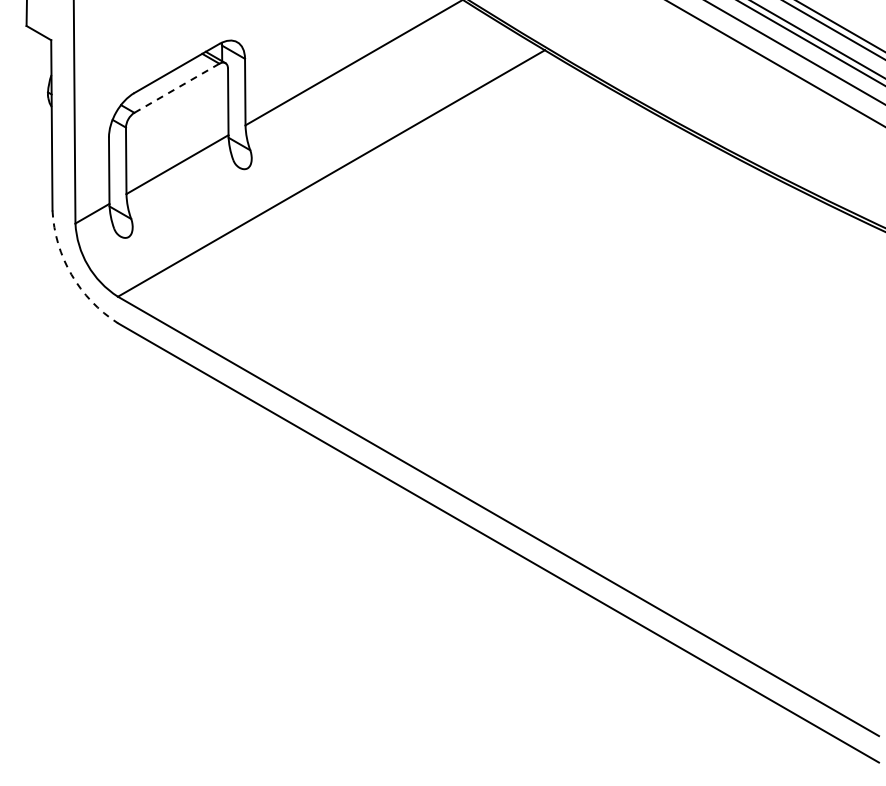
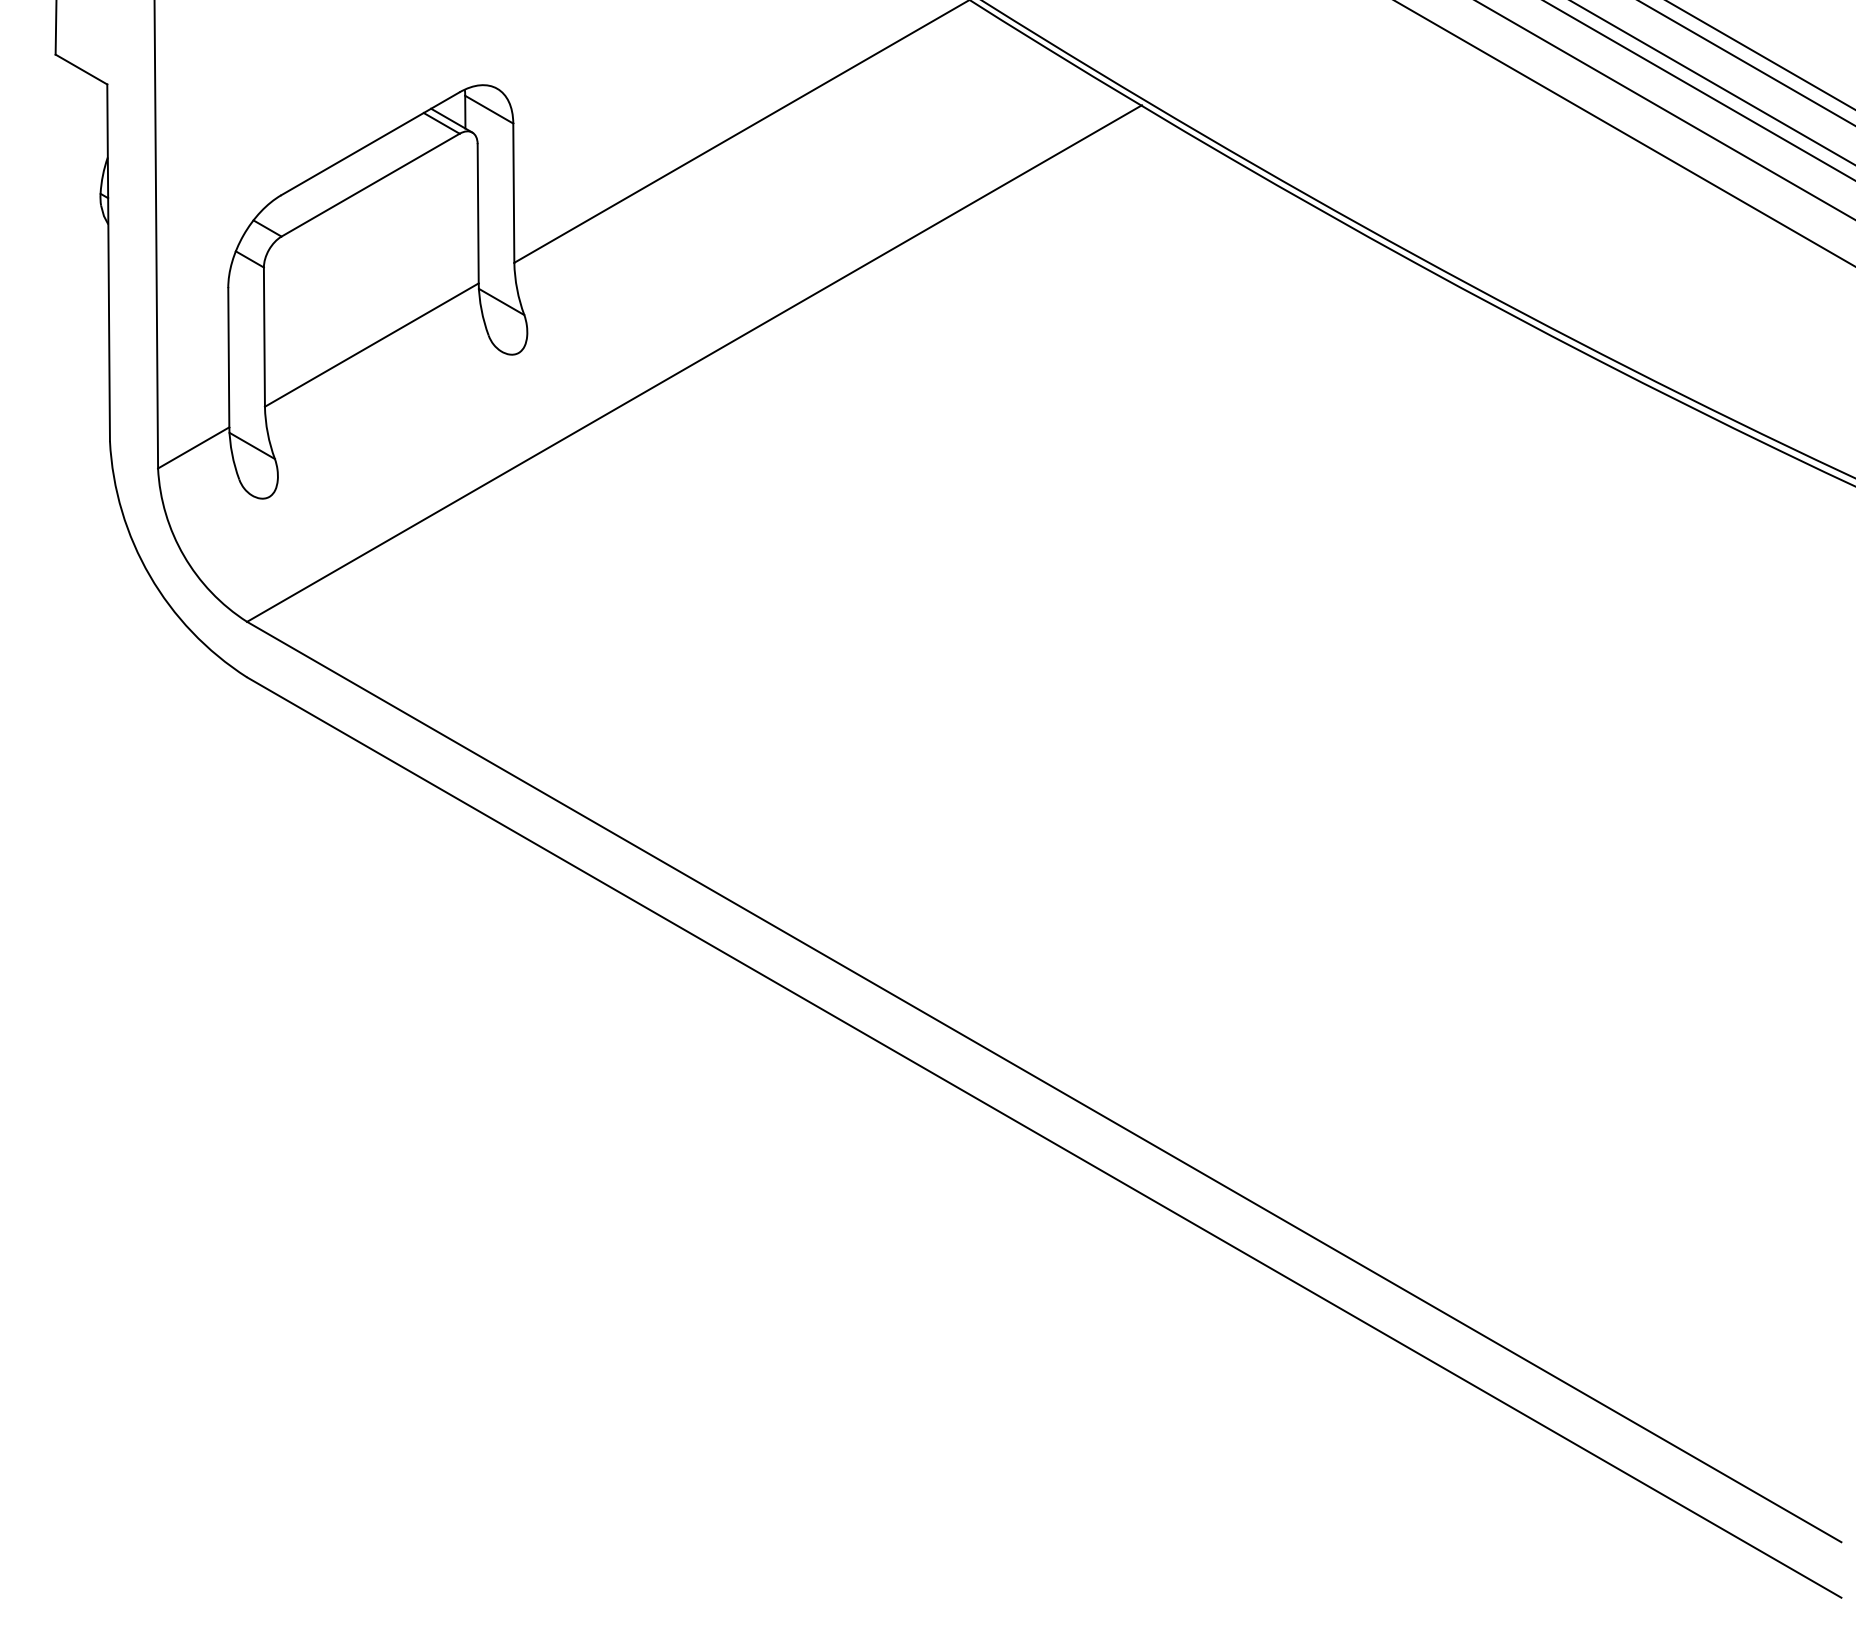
line: (177, 88) -> (371, 185), dashed -> solid
arc: (71, 274) -> (149, 575), dashed -> solid

